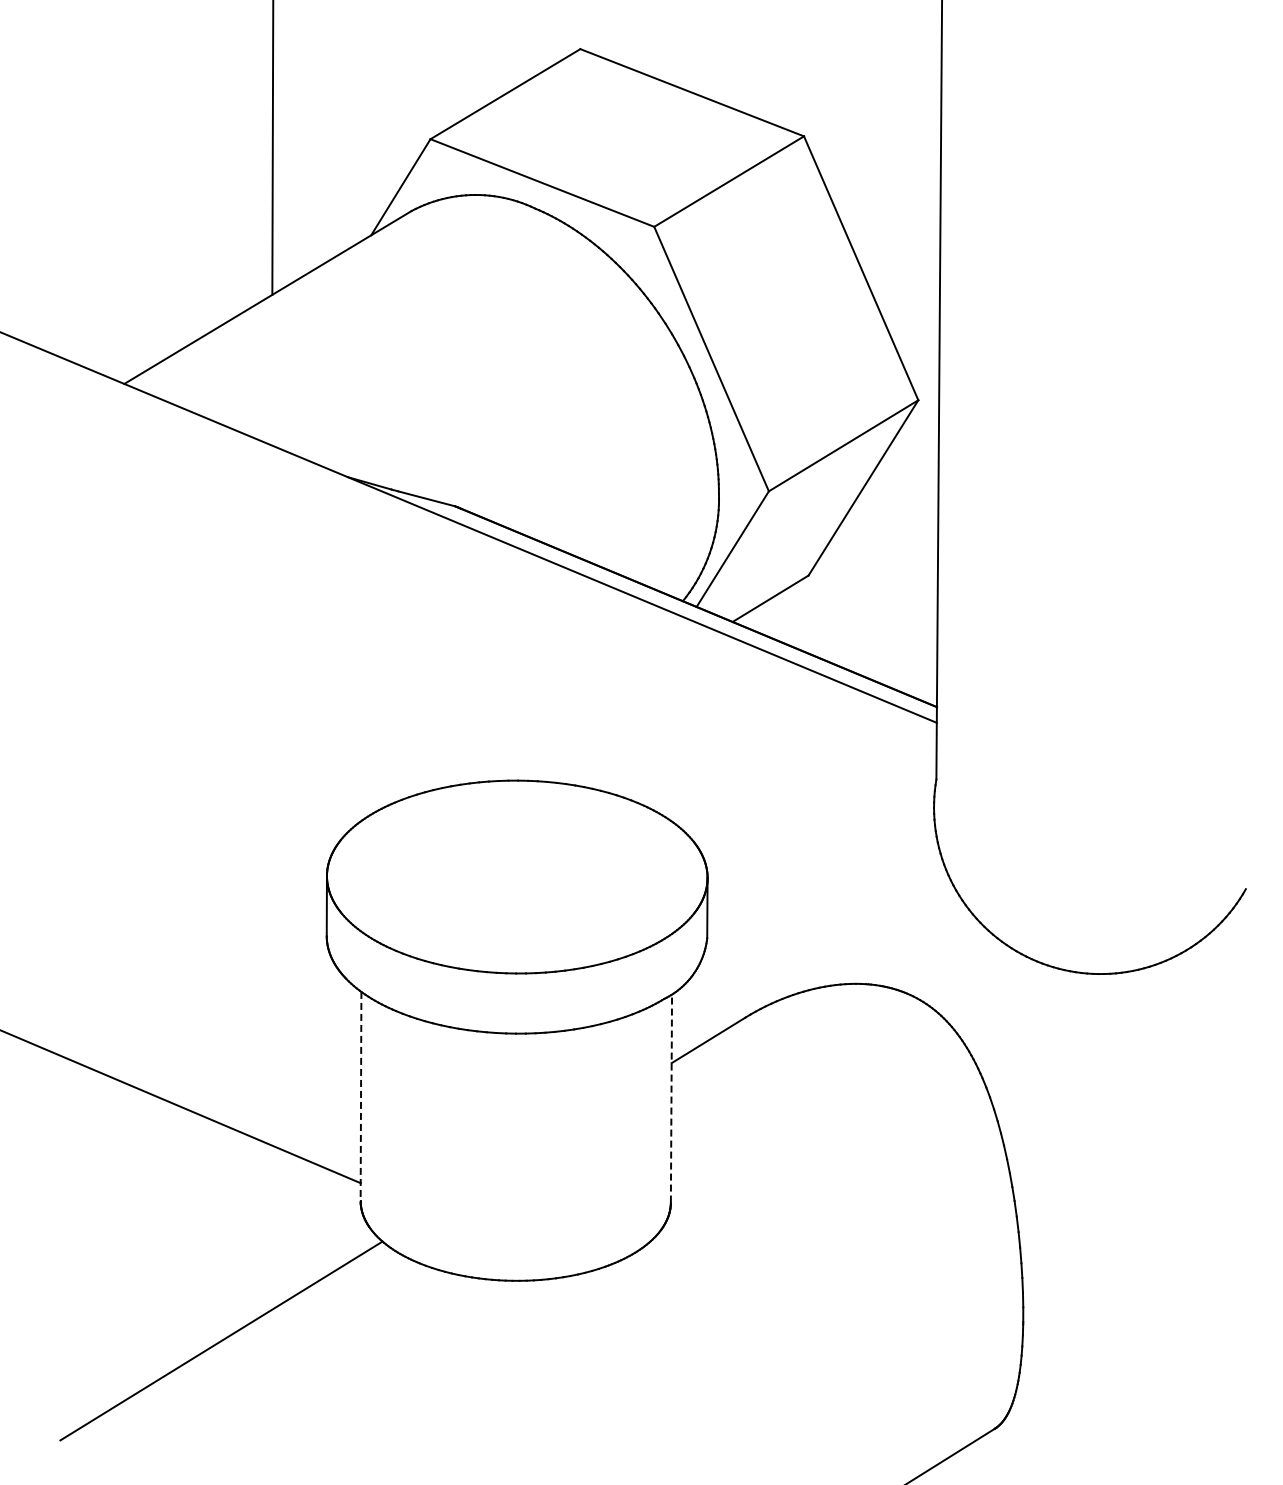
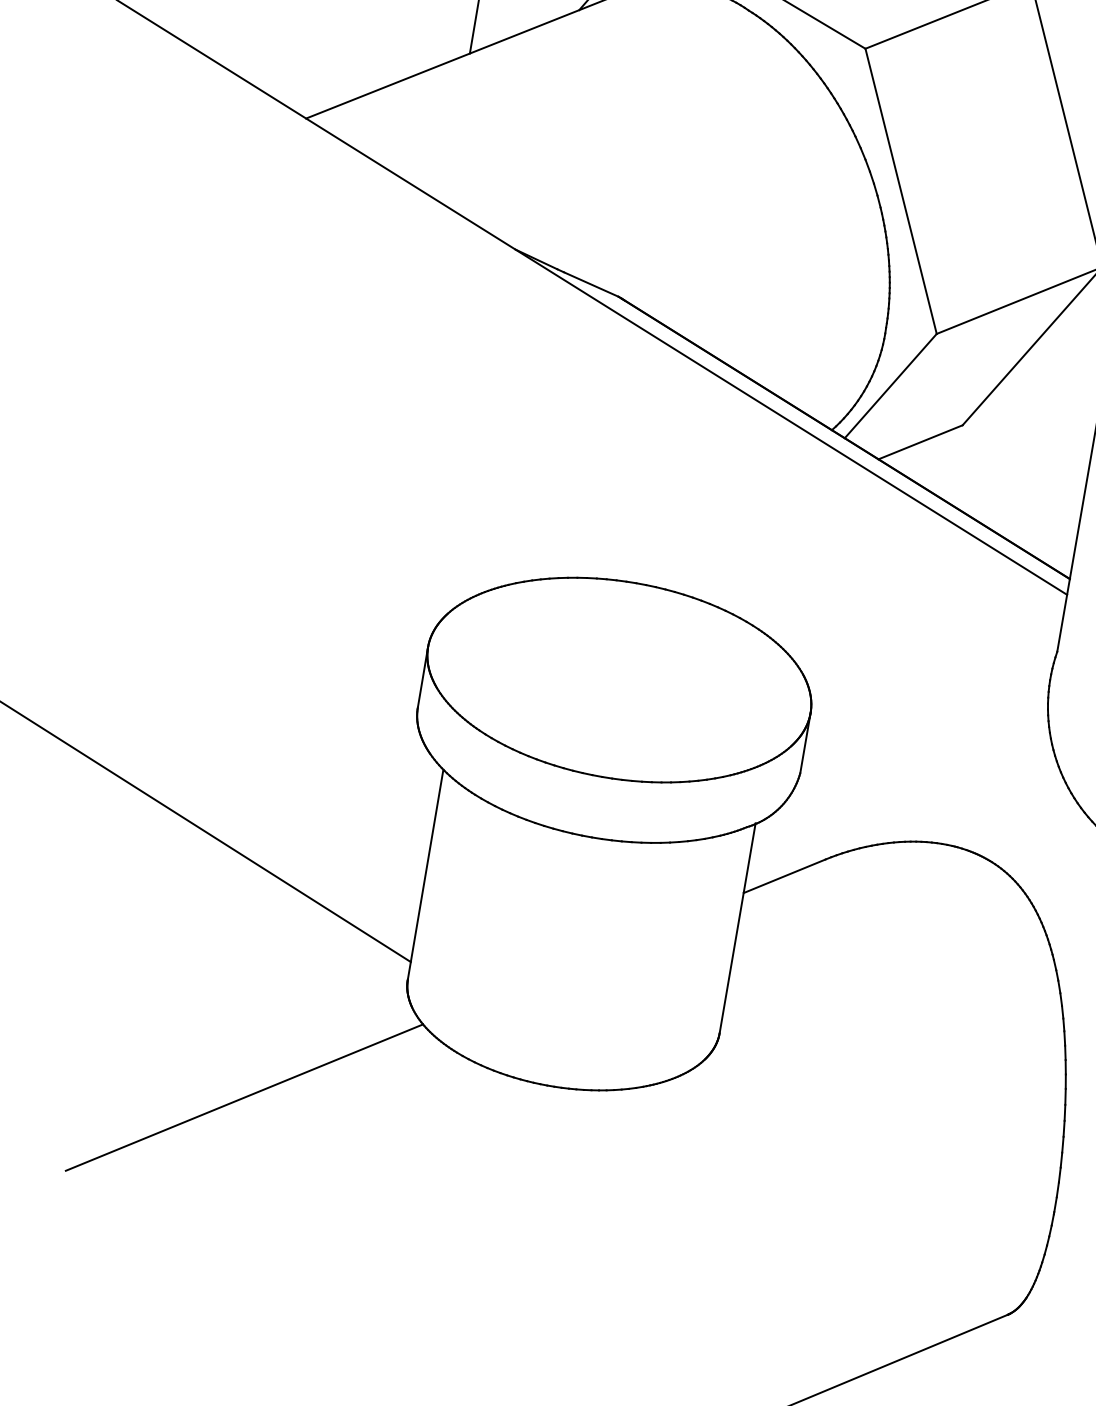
line: (361, 1096) -> (426, 874), dashed -> solid
line: (671, 1097) -> (737, 927), dashed -> solid

